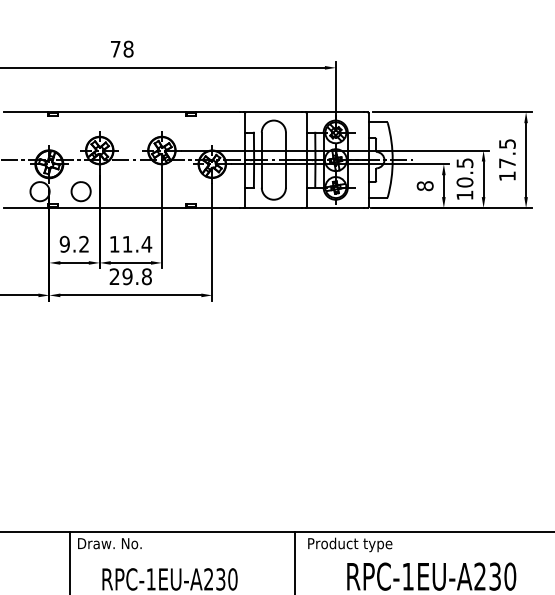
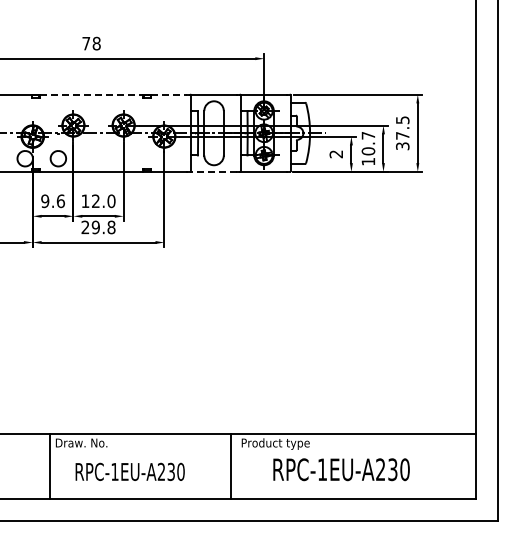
line: (122, 112) -> (91, 94), solid -> dashed
line: (218, 112) -> (169, 94), solid -> dashed
text: (465, 162) -> (368, 135), 10.5 -> 10.7
text: (507, 176) -> (402, 146), 17.5 -> 37.5
text: (425, 186) -> (336, 154), 8 -> 2
line: (273, 208) -> (213, 172), solid -> dashed
text: (83, 244) -> (60, 201), 9.2 -> 9.6
text: (136, 244) -> (103, 201), 11.4 -> 12.0

